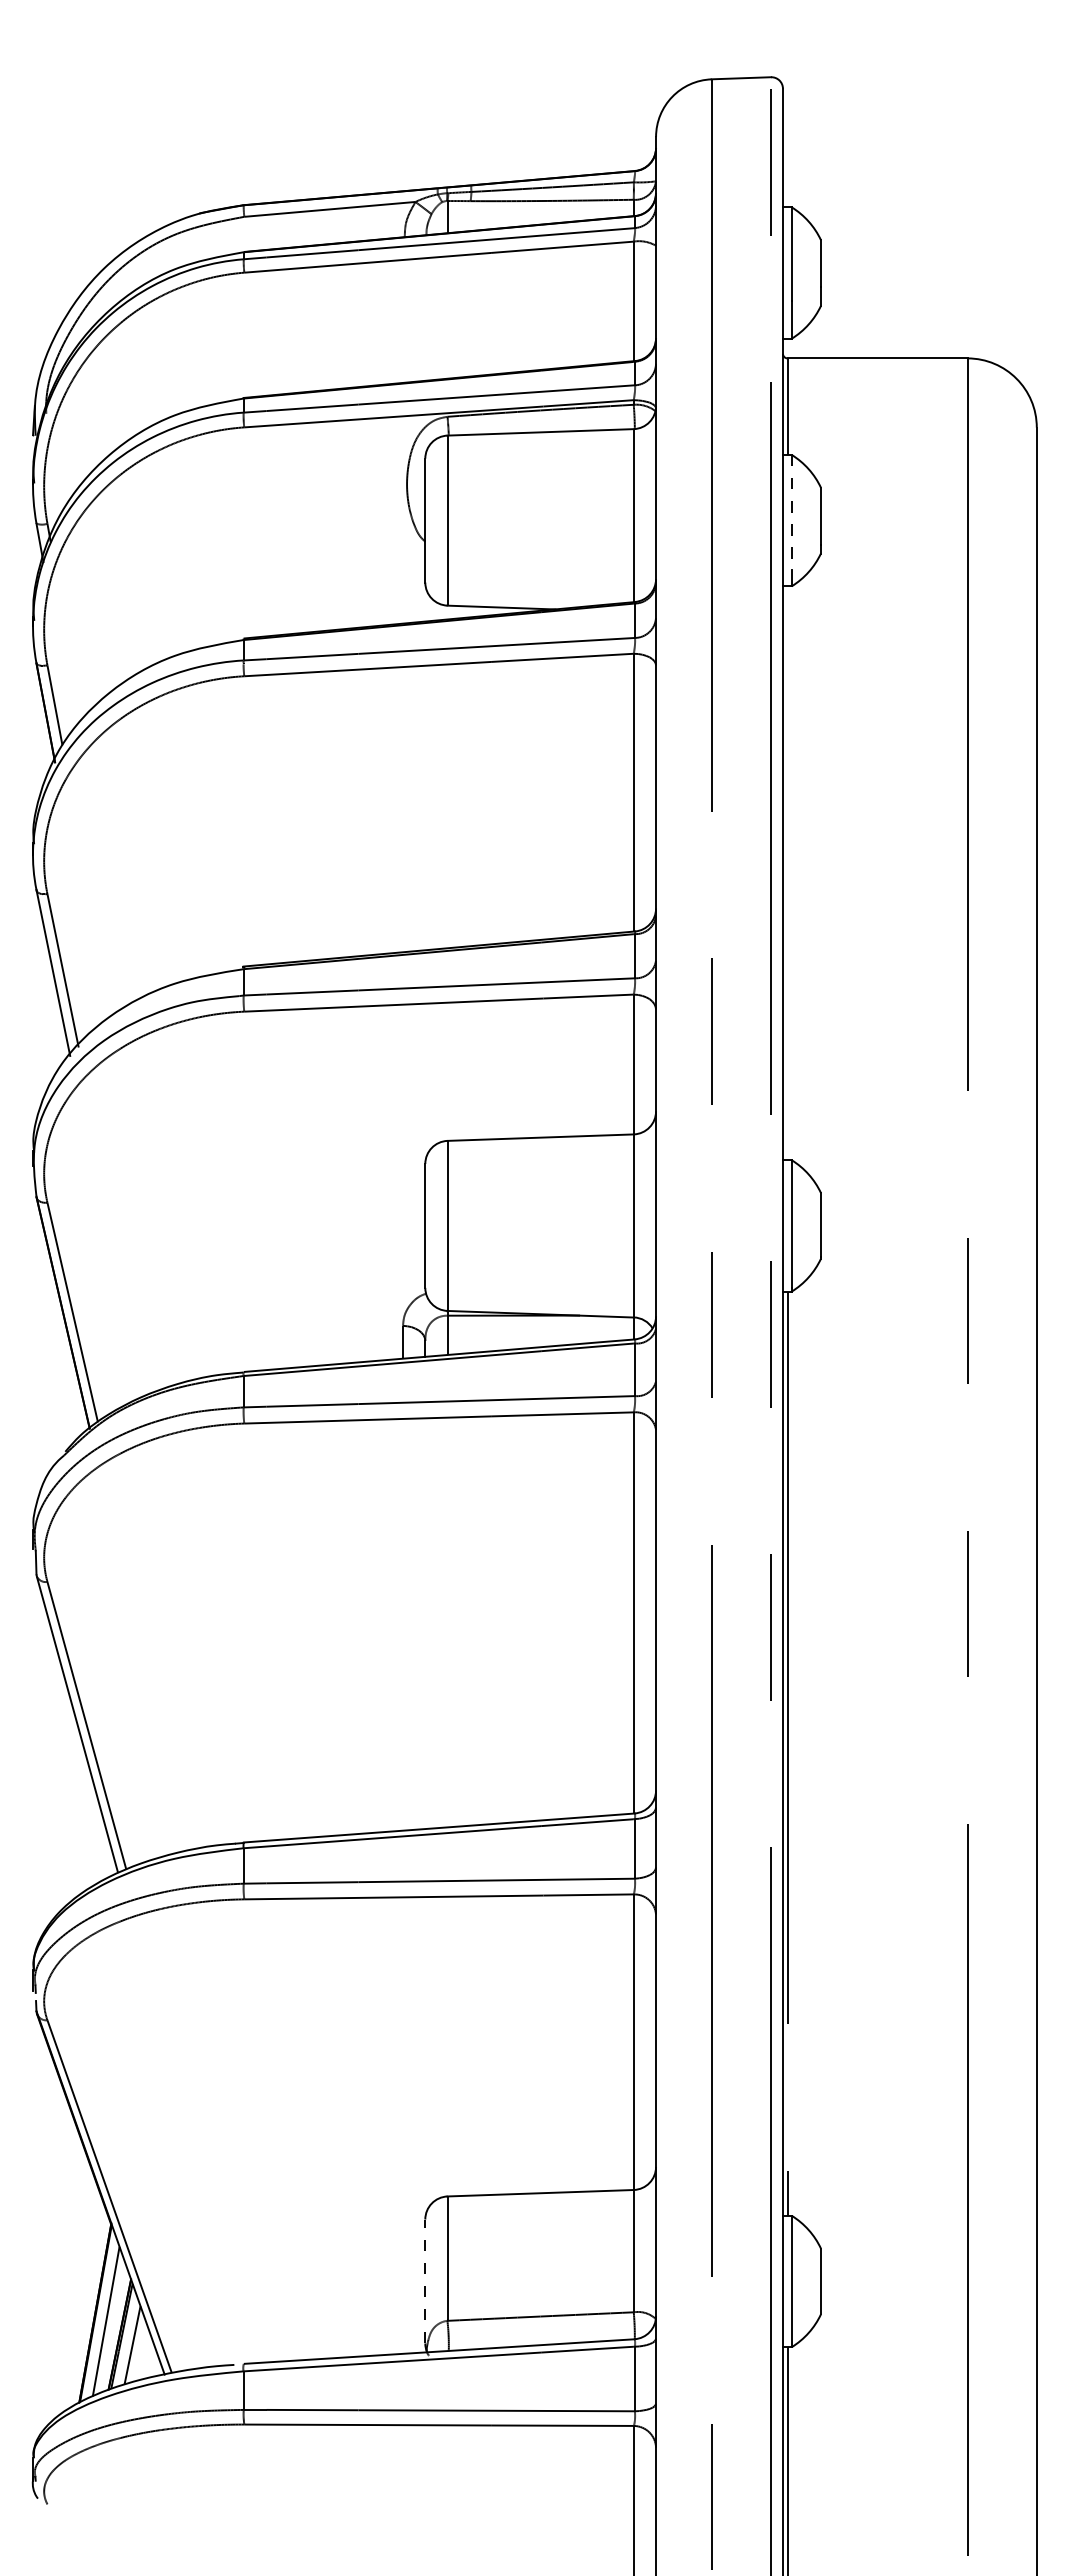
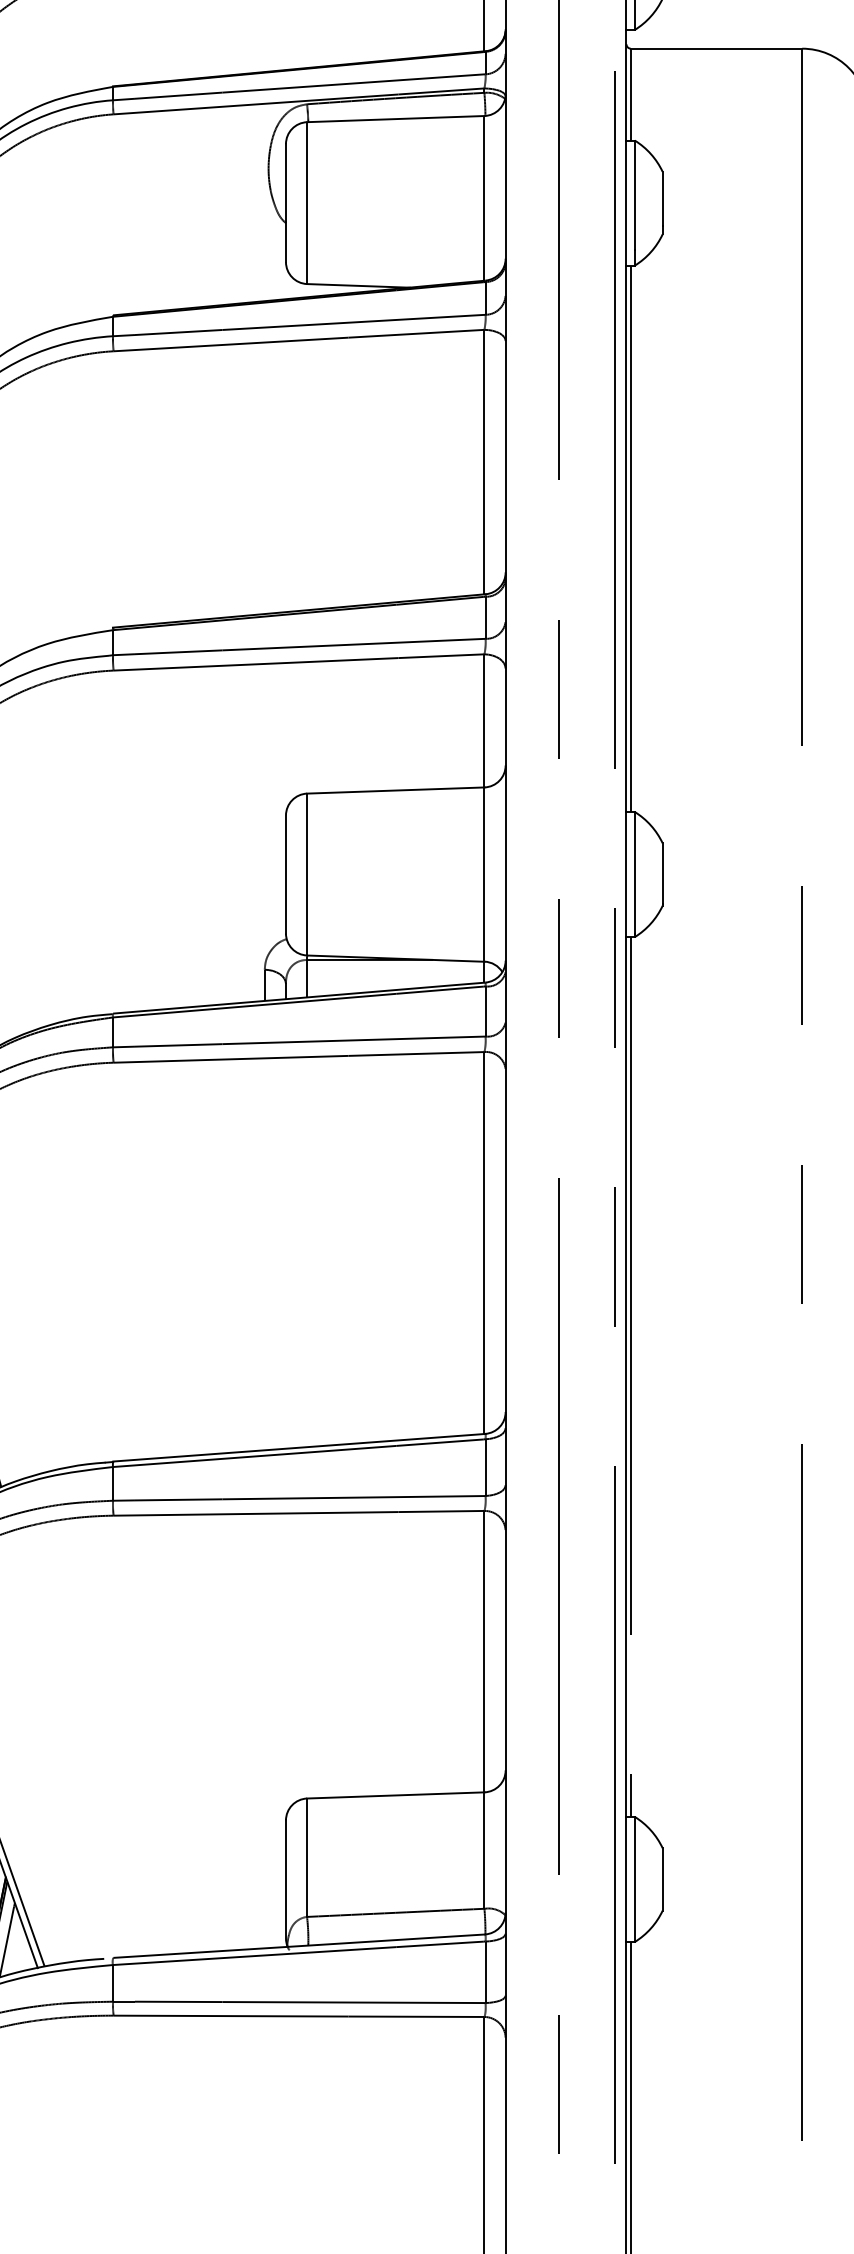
line: (791, 512) -> (634, 195), dashed -> solid
line: (787, 873) -> (630, 539), added
line: (425, 2281) -> (286, 1879), dashed -> solid

